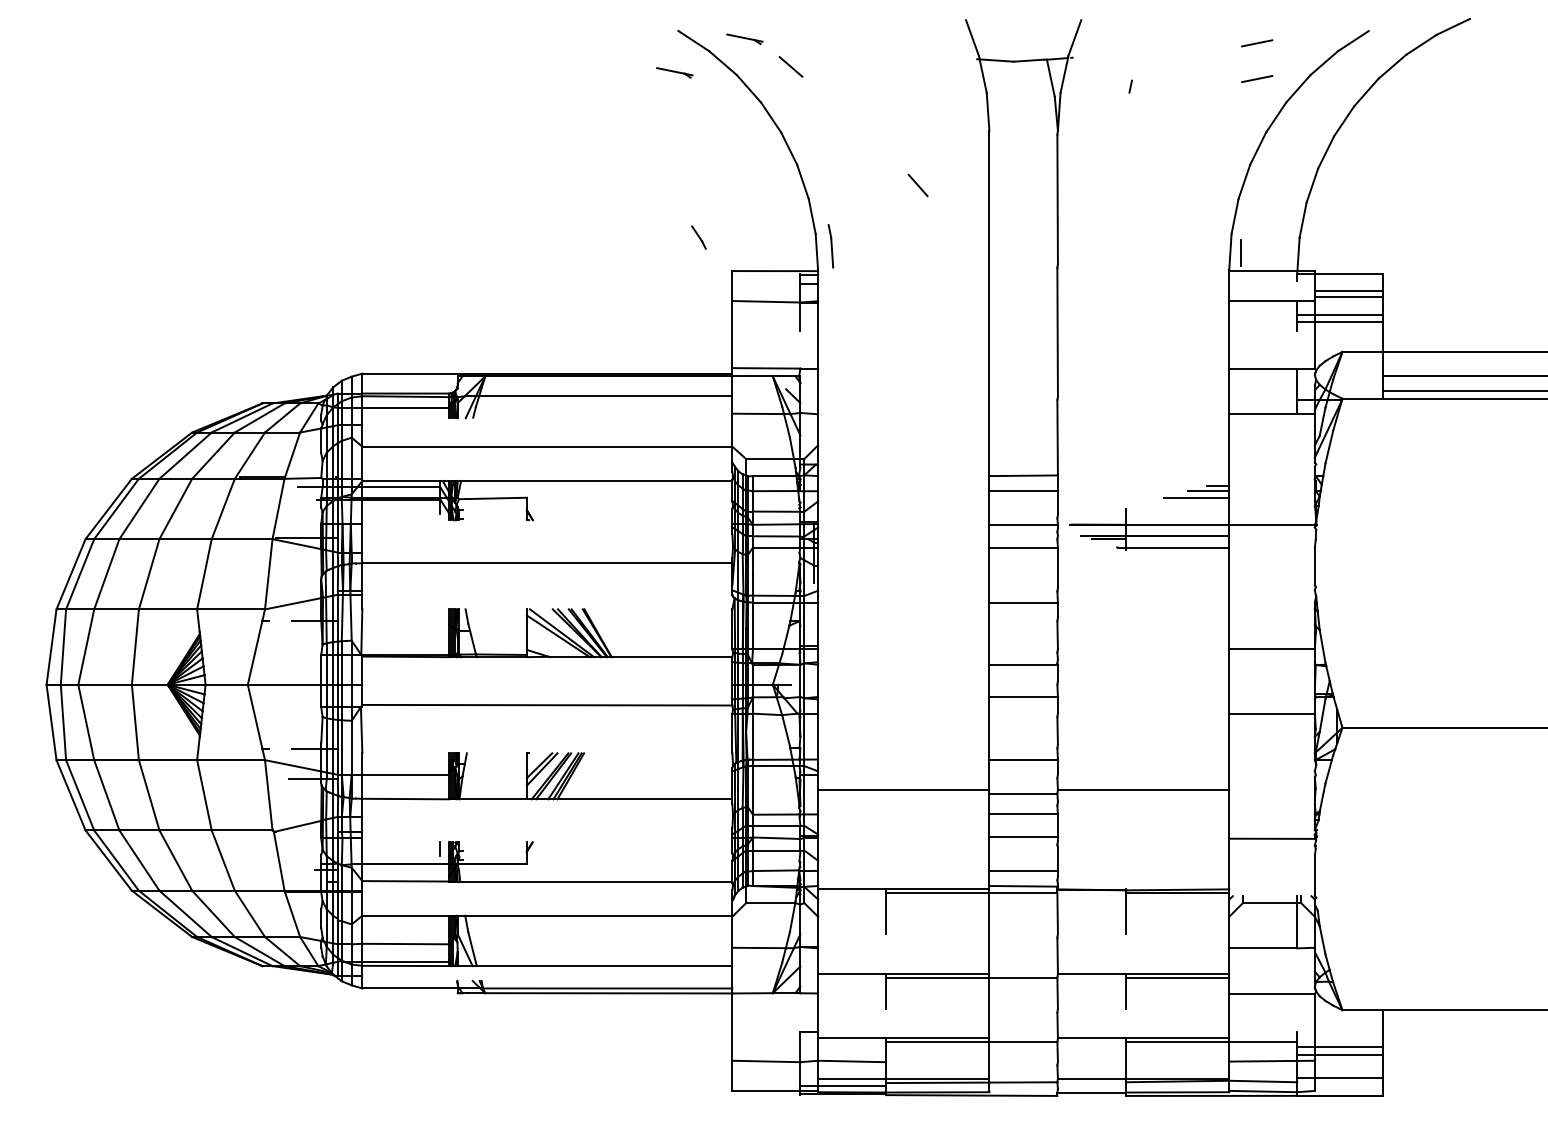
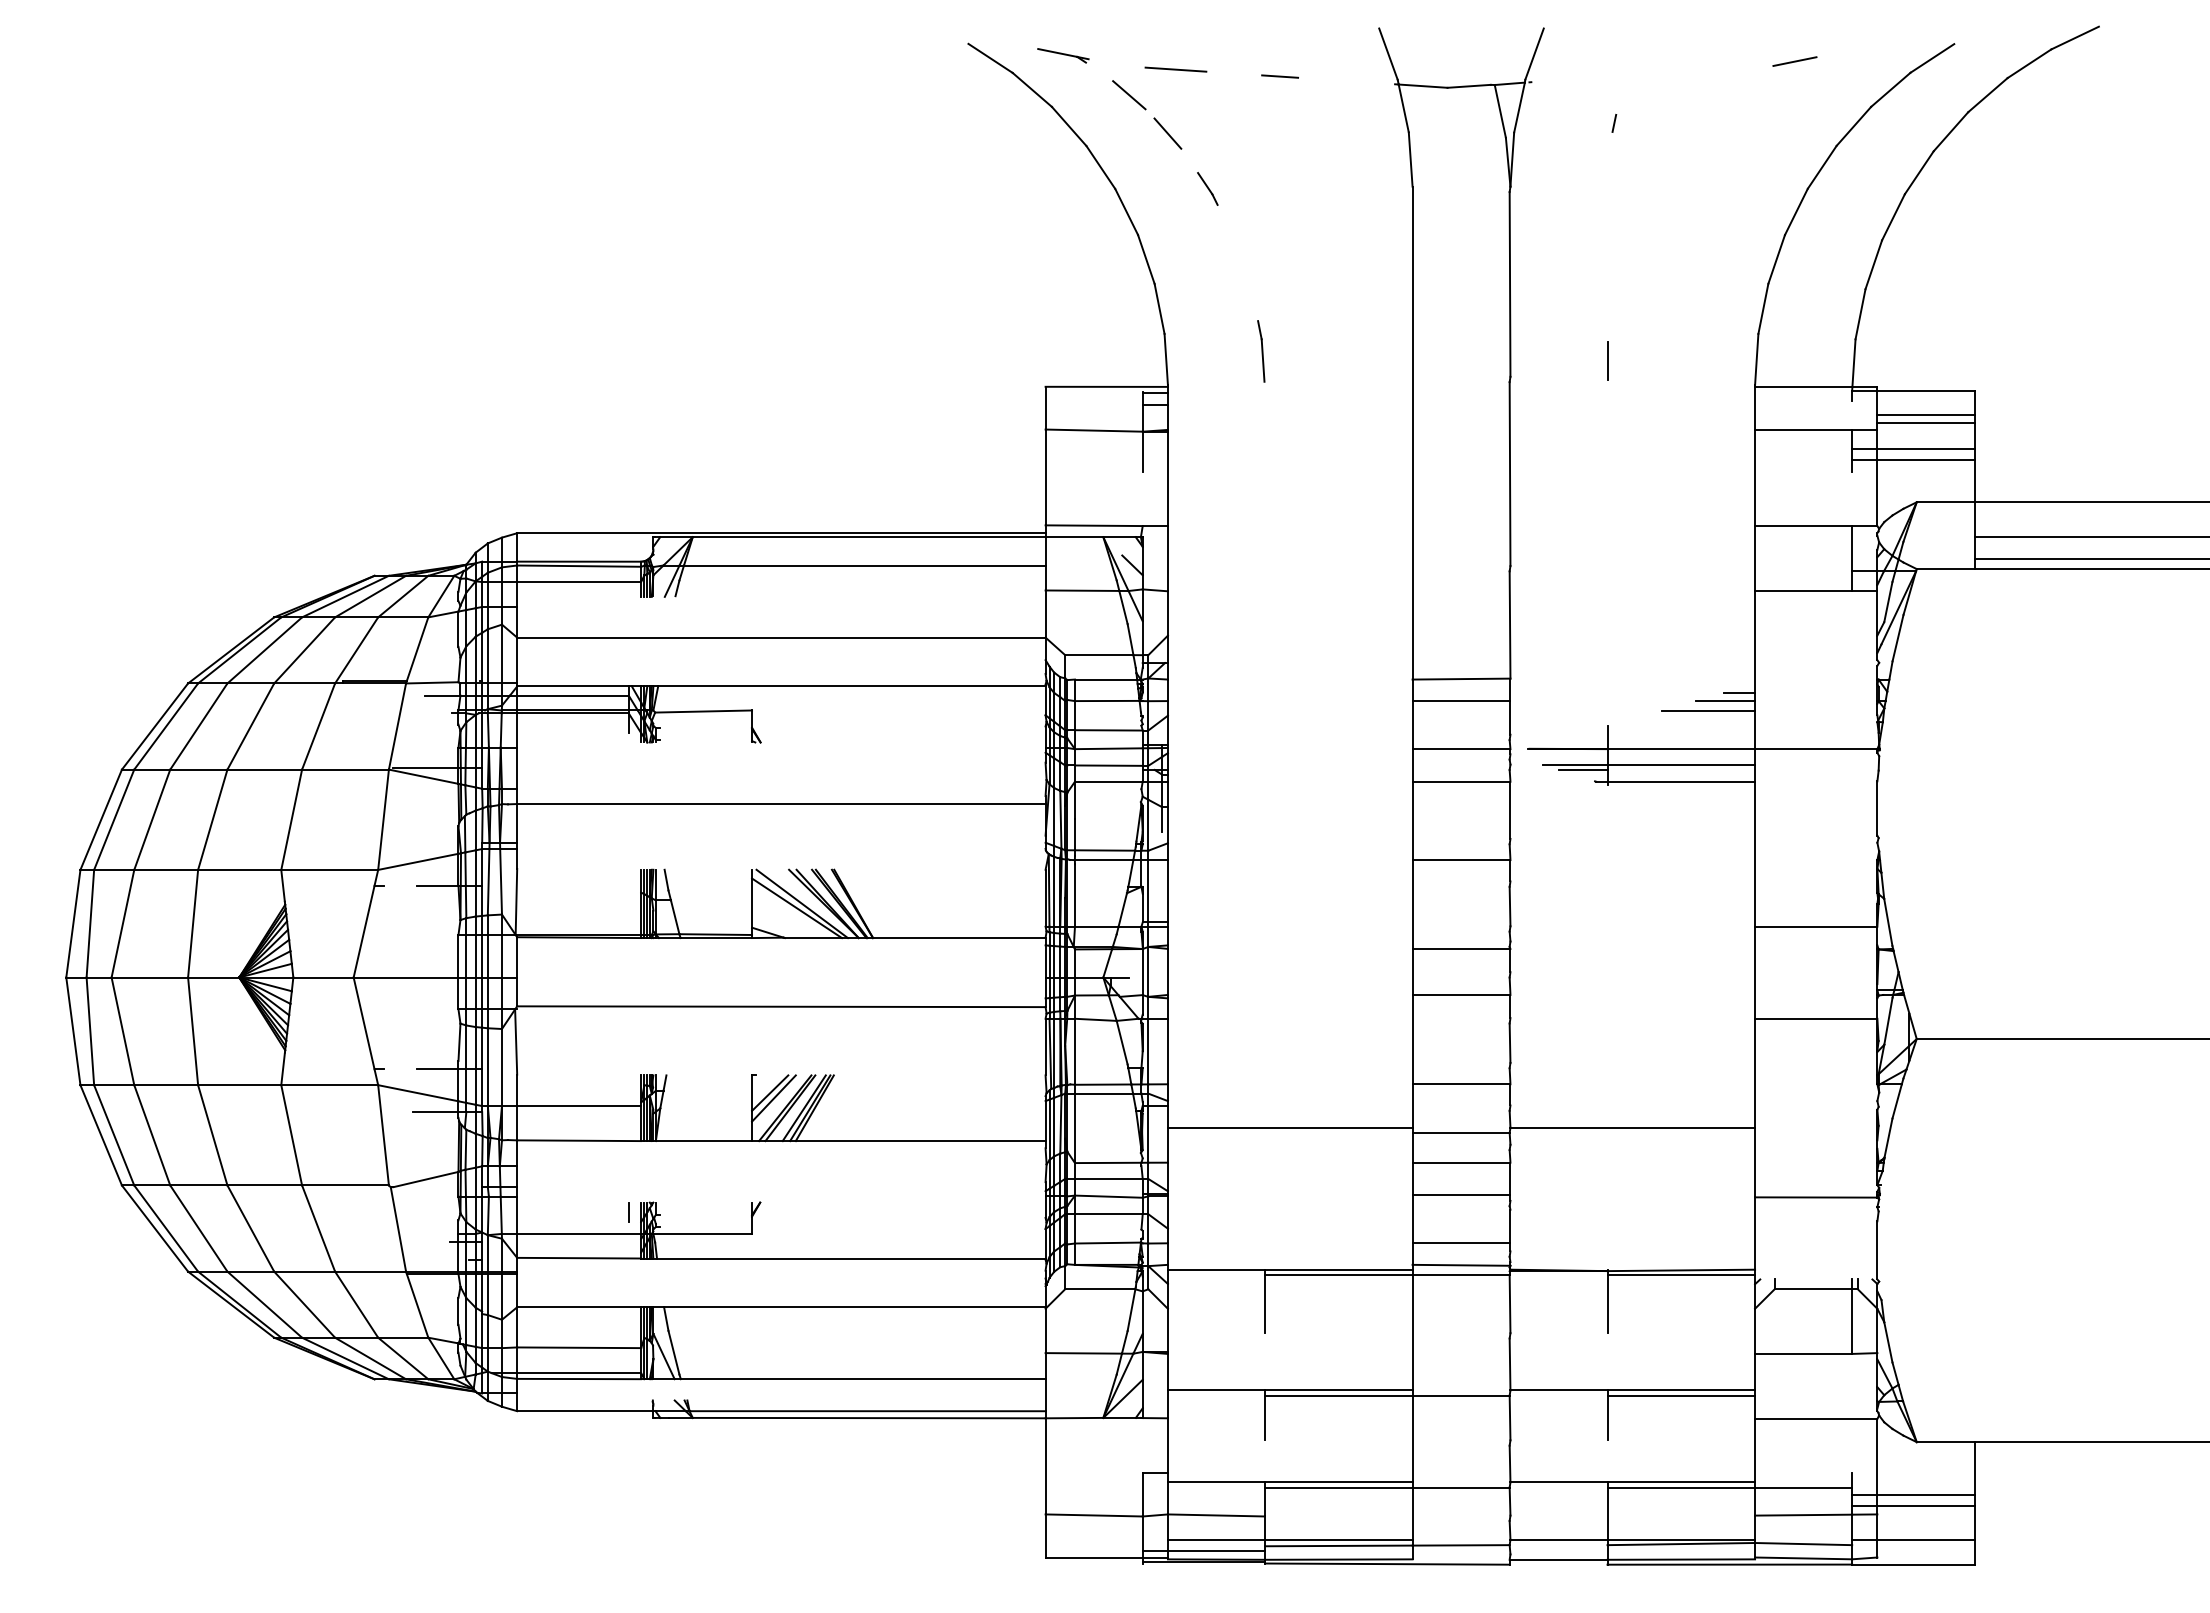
line: (823, 48) -> (1175, 69), added
line: (896, 53) -> (1279, 76), added
part: (674, 72) -> (963, 103), removed
line: (1256, 78) -> (1794, 112), removed
line: (917, 185) -> (1167, 133), moved
part: (698, 237) -> (1207, 188), moved
part: (831, 246) -> (1261, 351), moved
line: (1241, 252) -> (1607, 360), moved

